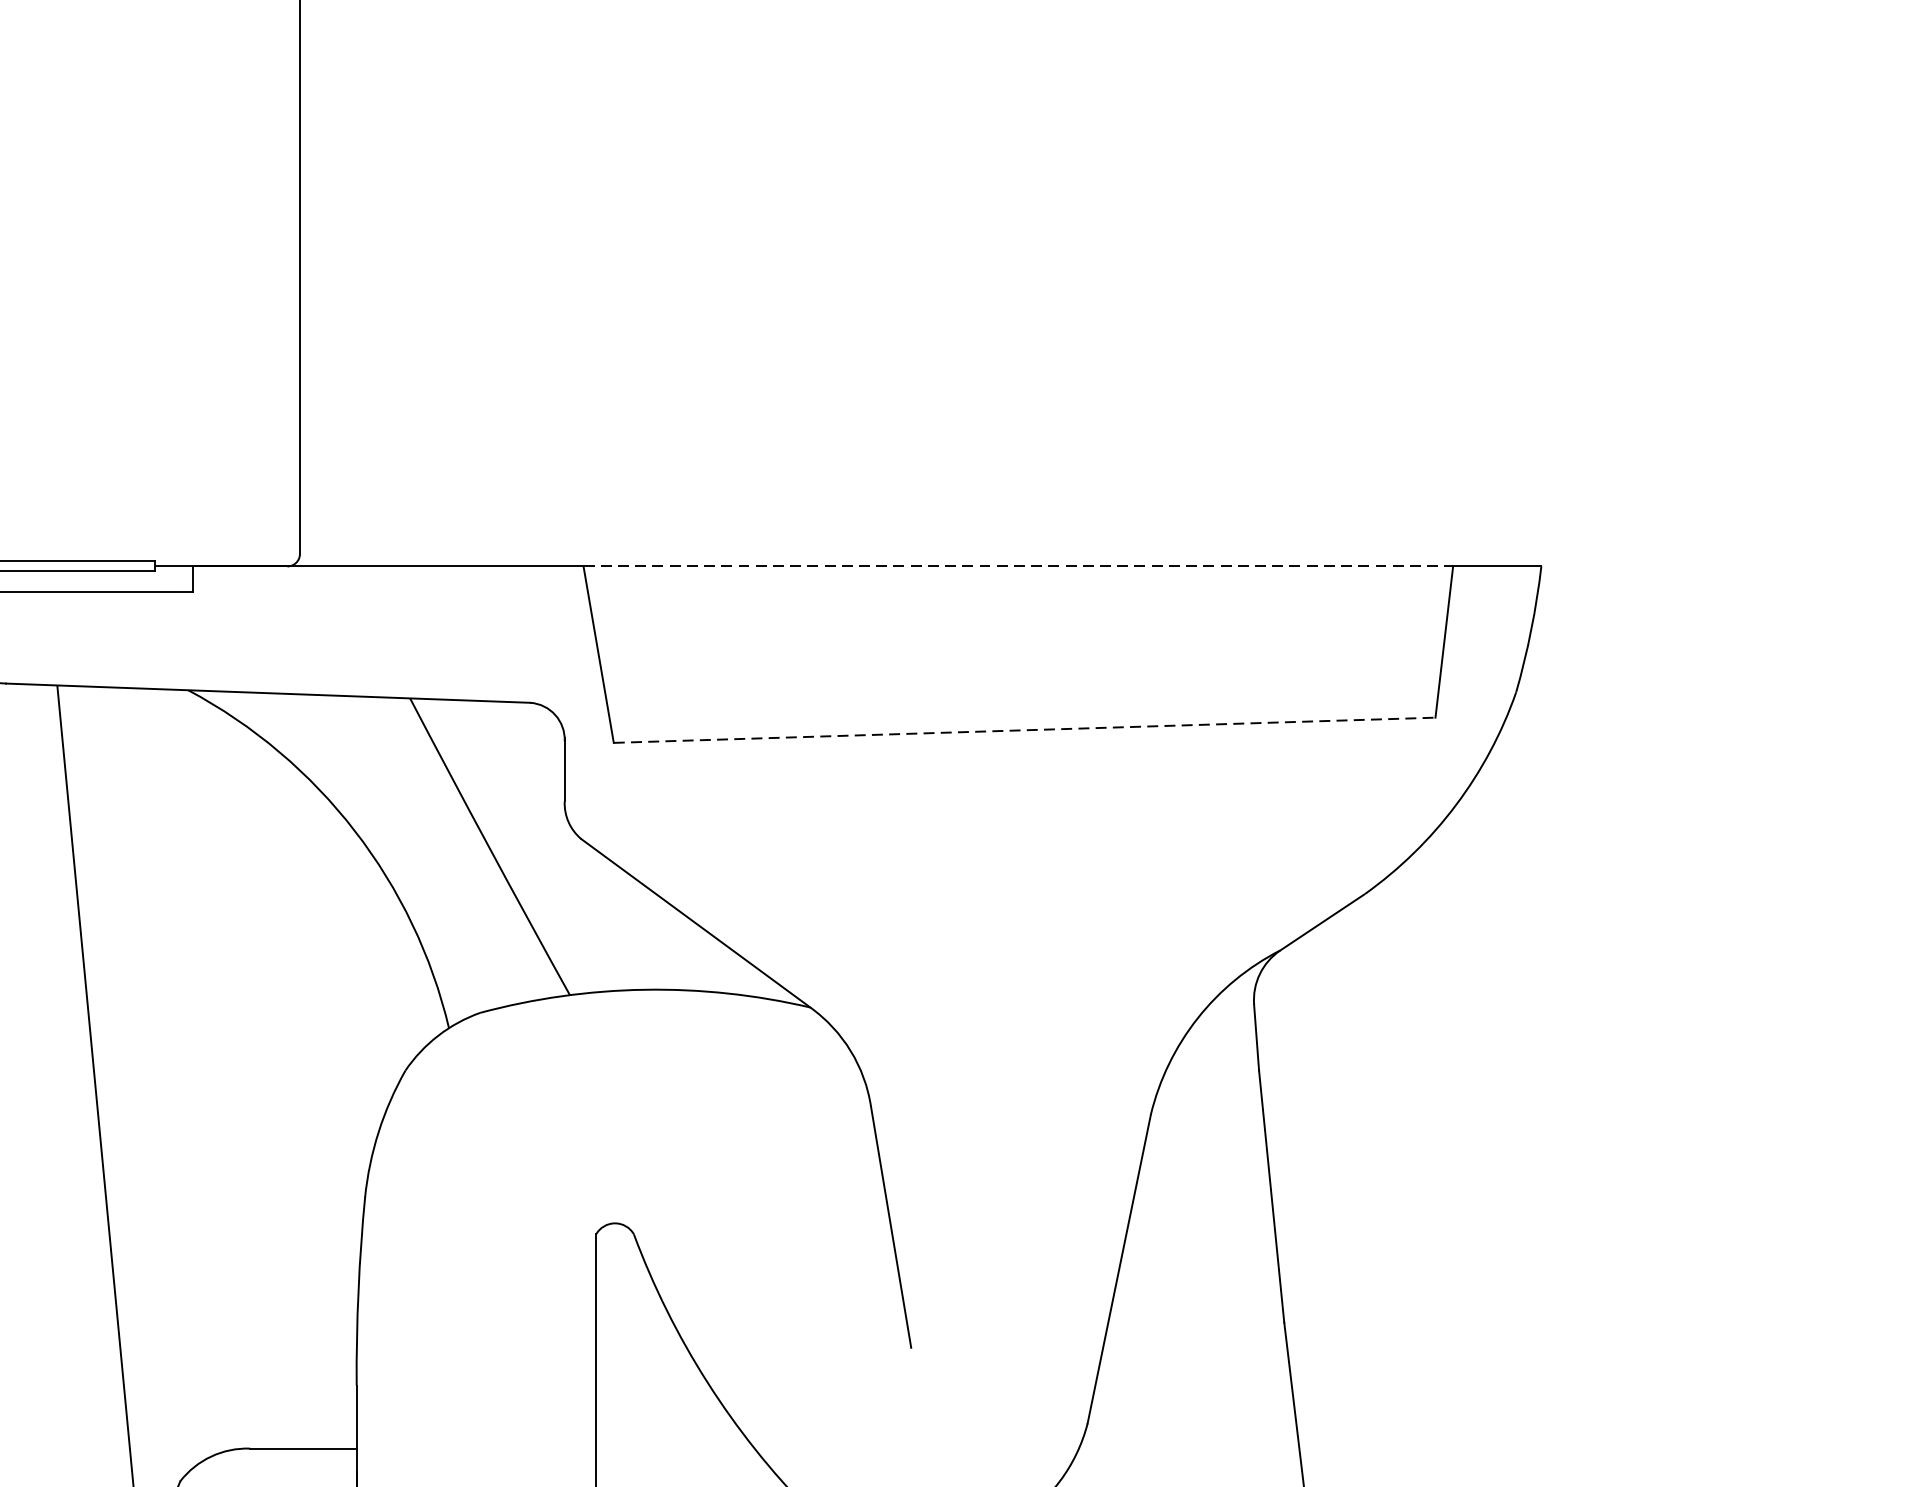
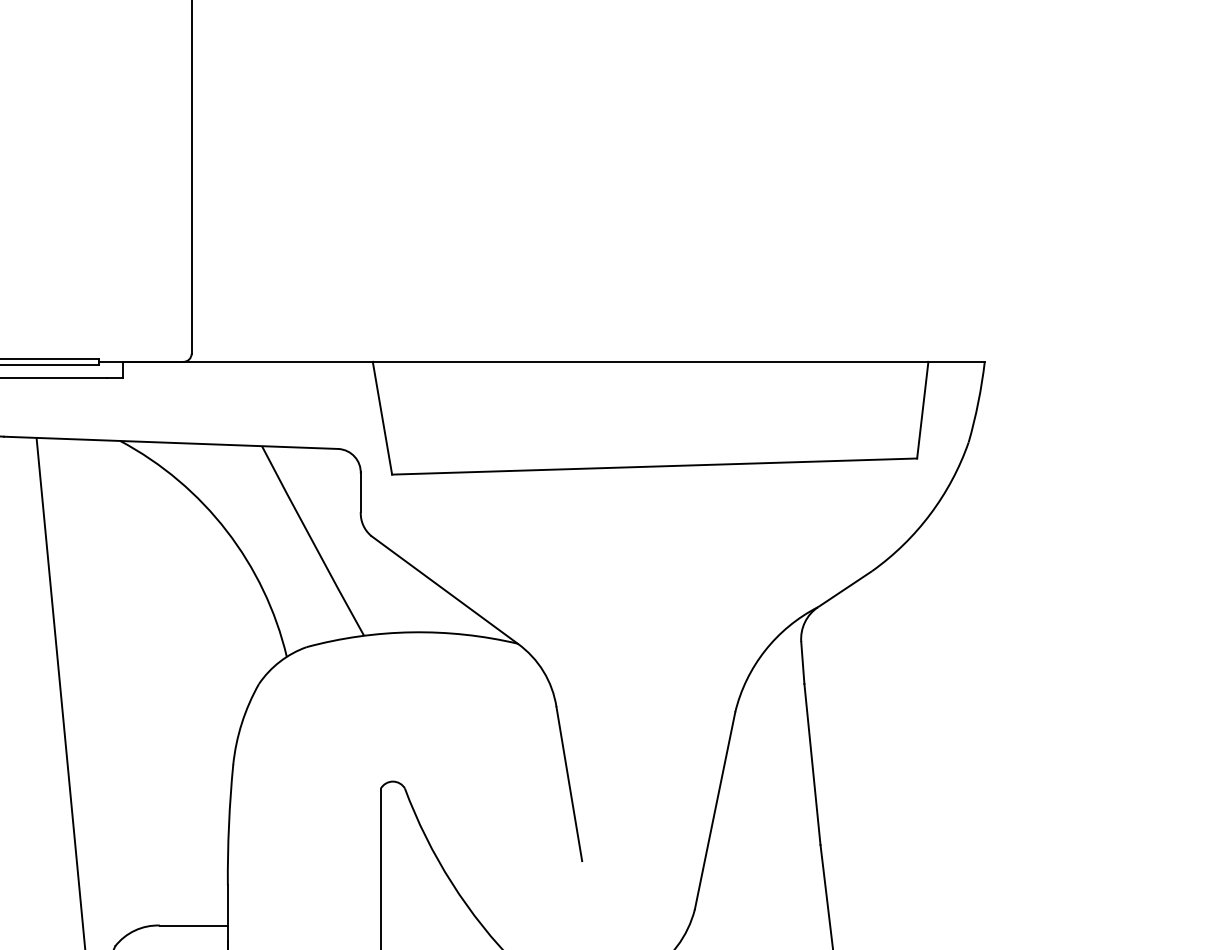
line: (1018, 565) -> (650, 361), dashed -> solid
line: (1024, 730) -> (654, 466), dashed -> solid

